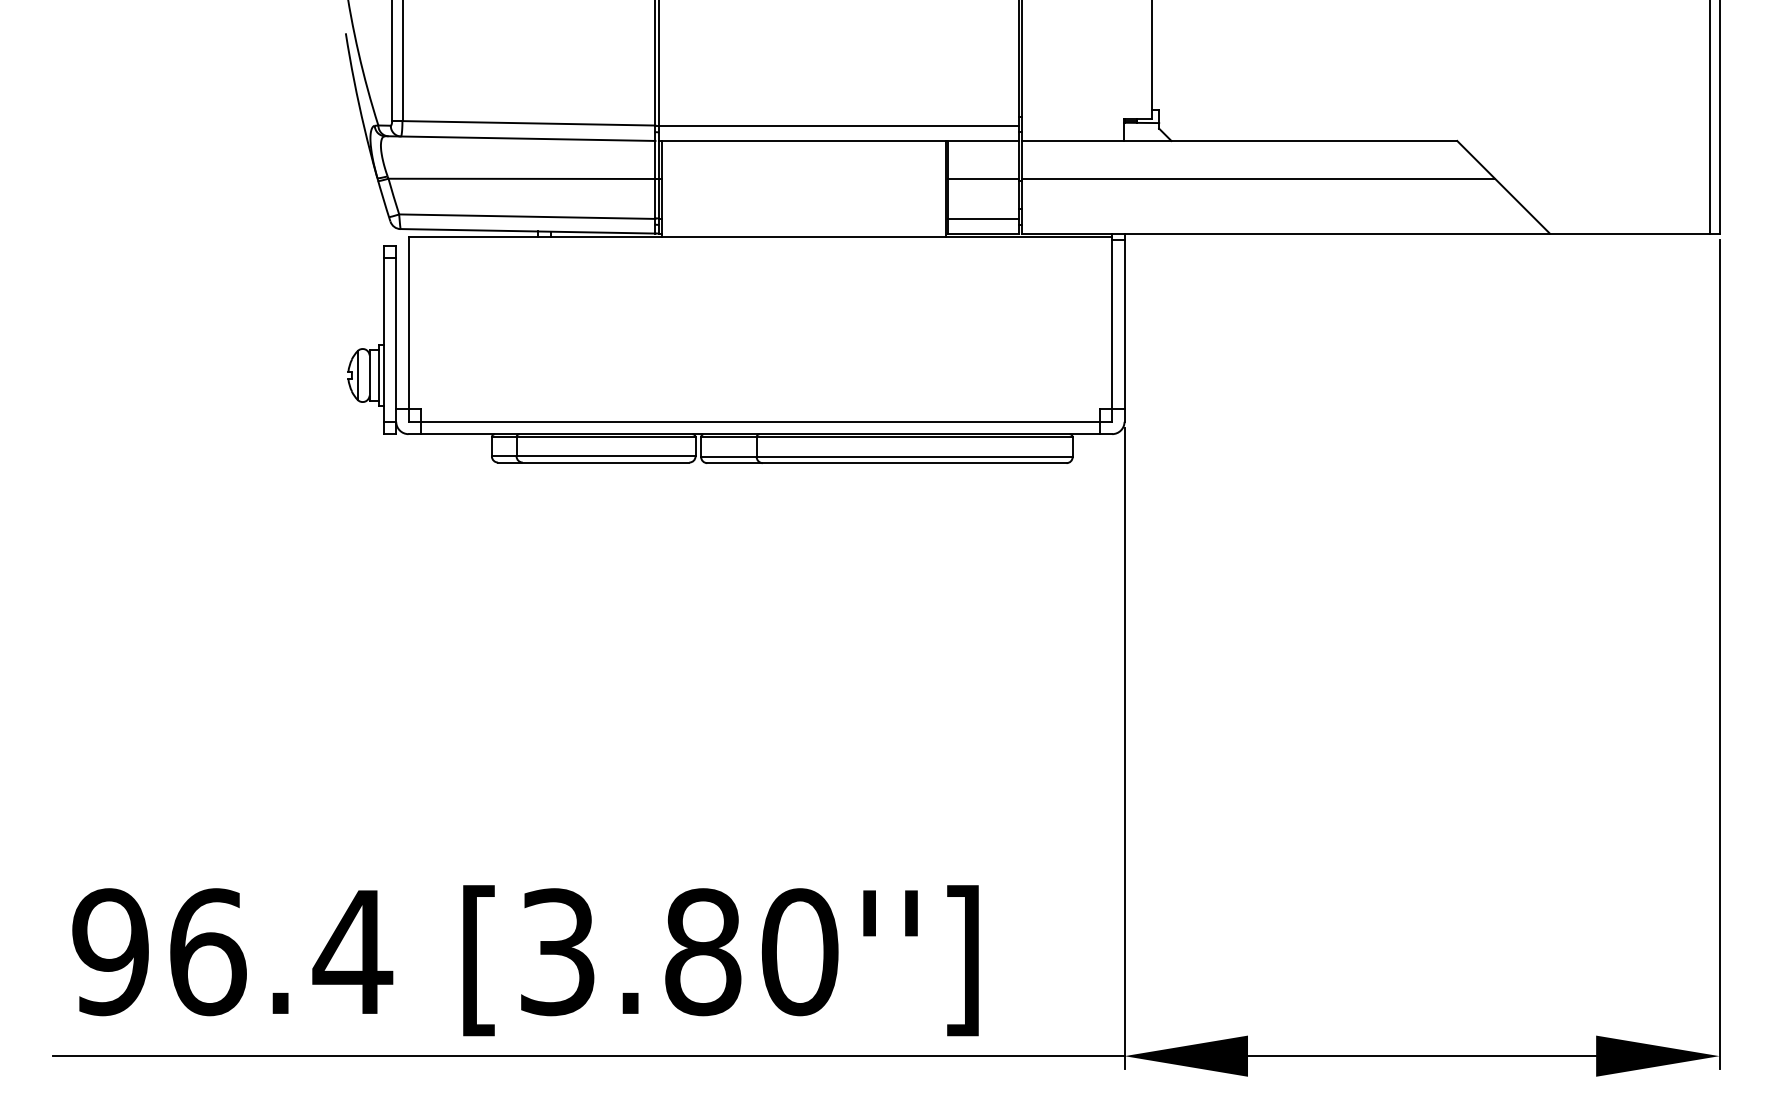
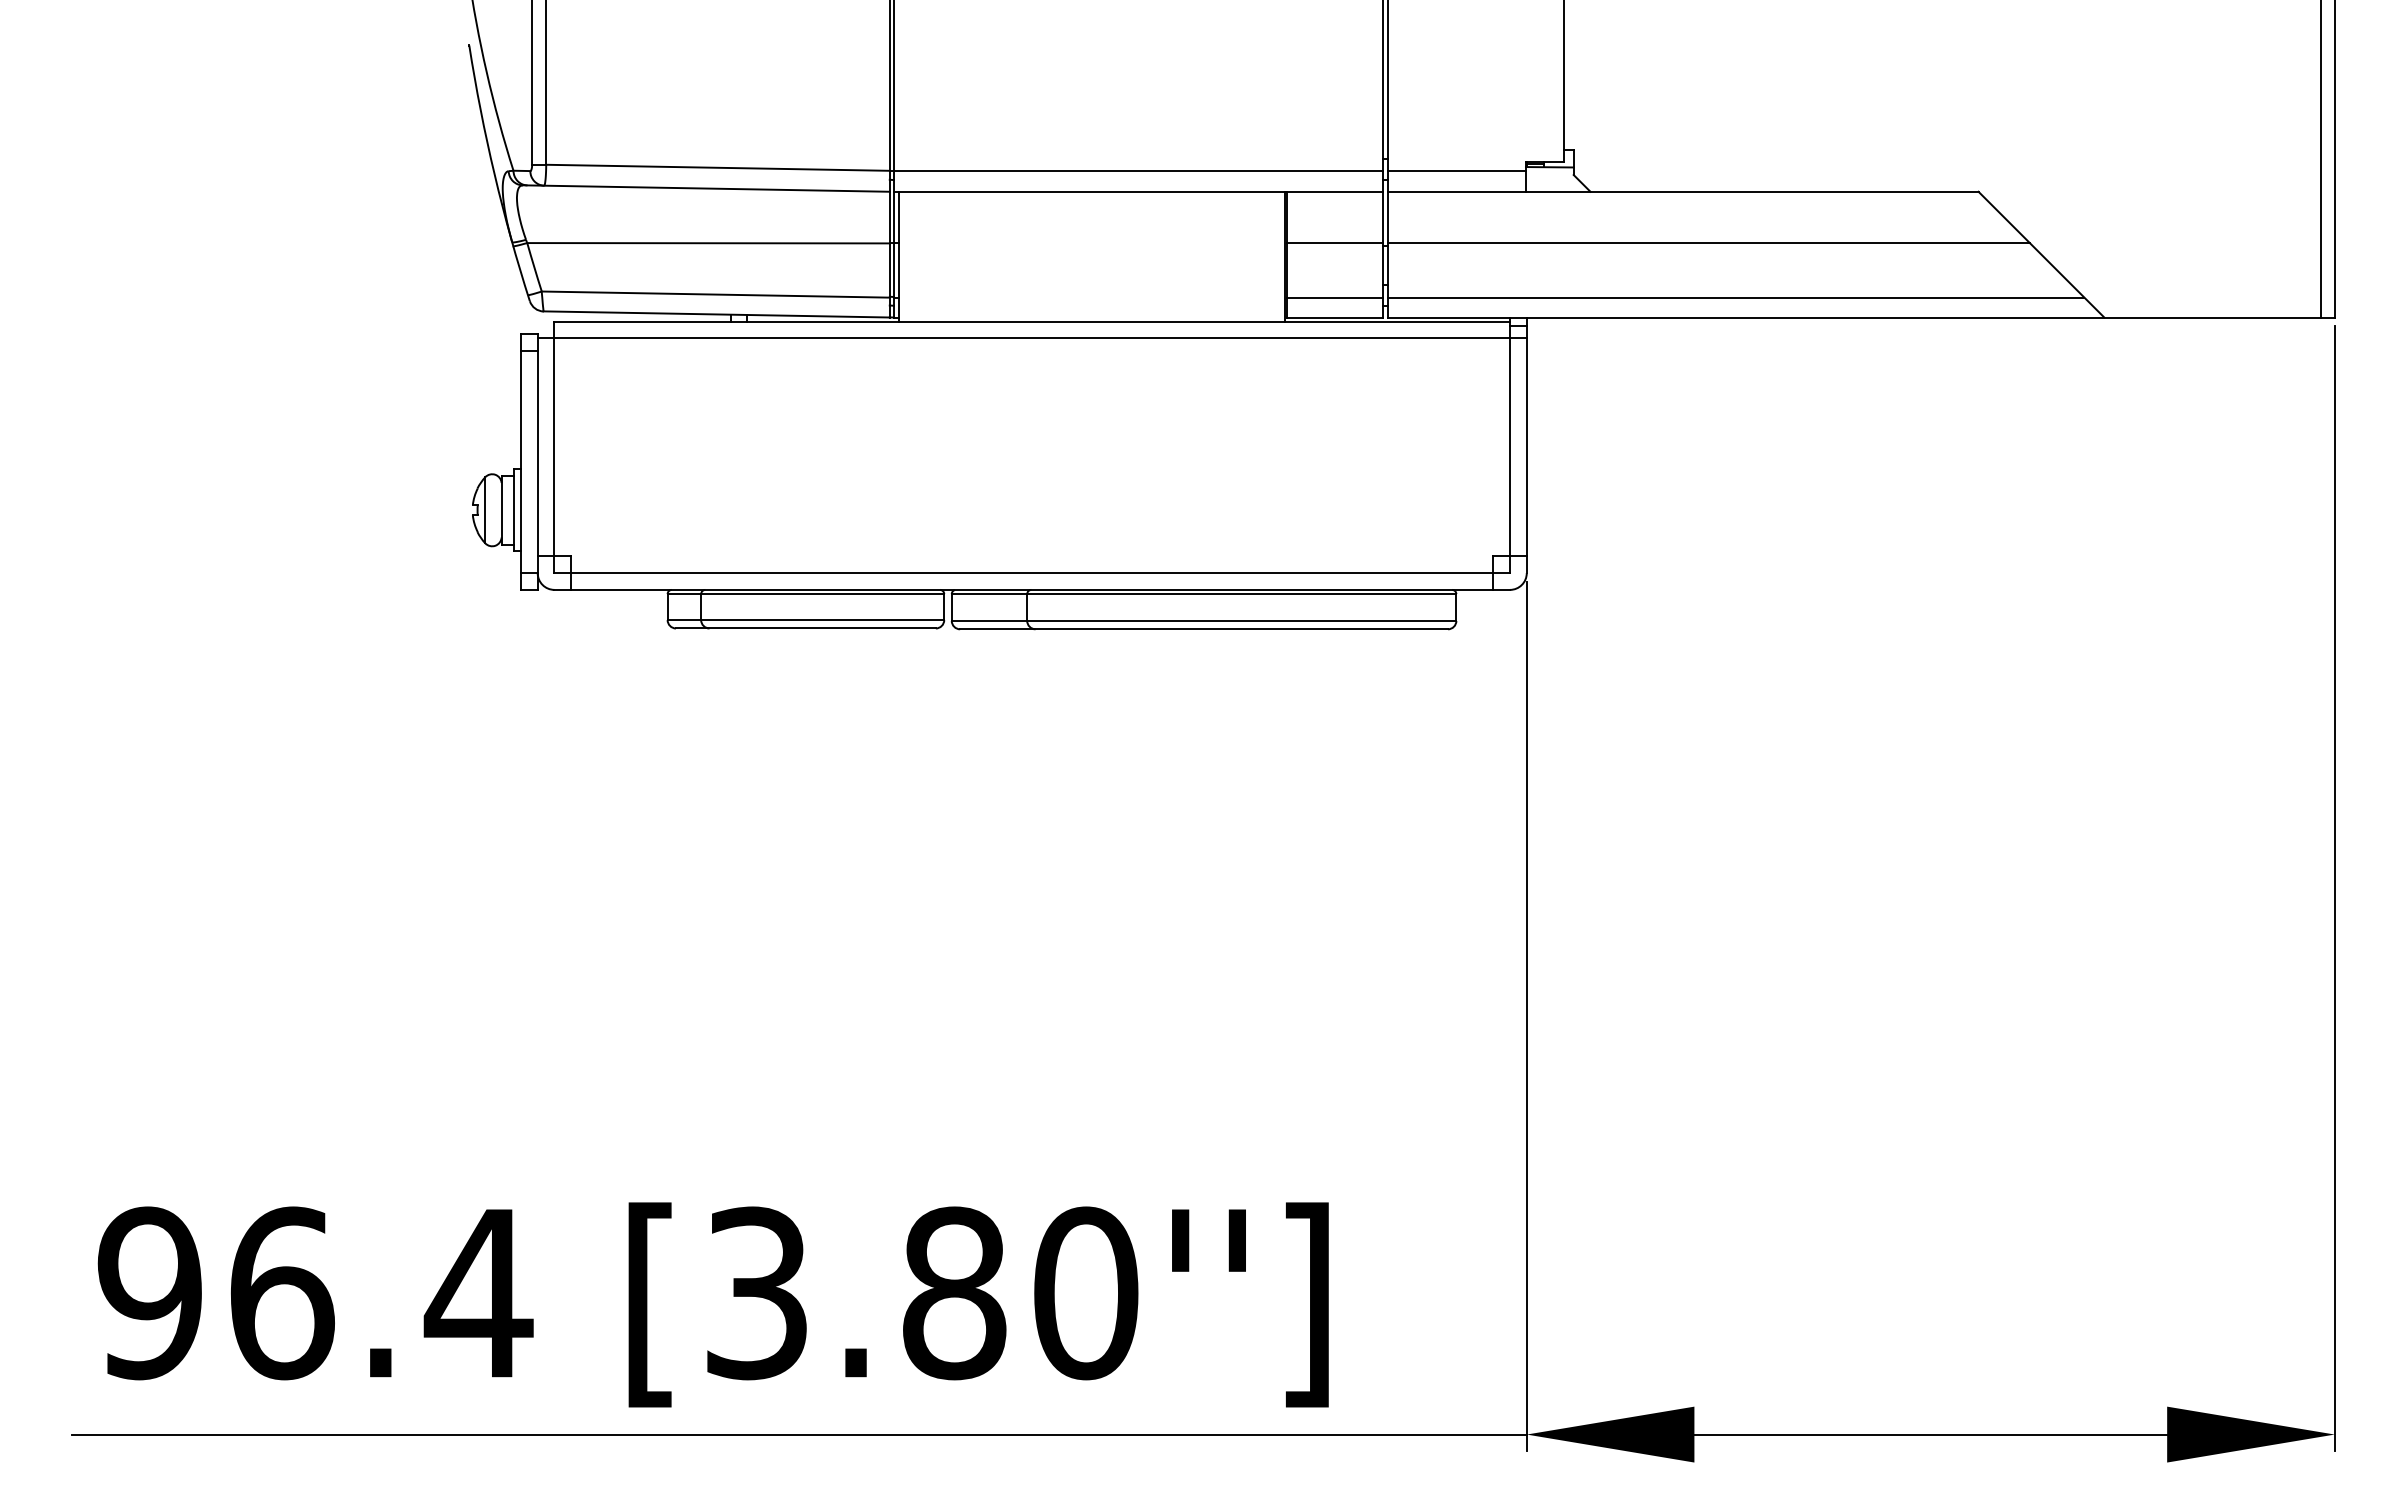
line: (1072, 125) -> (1456, 170), added
line: (1278, 218) -> (1735, 297), added
line: (759, 249) -> (1031, 338), added

